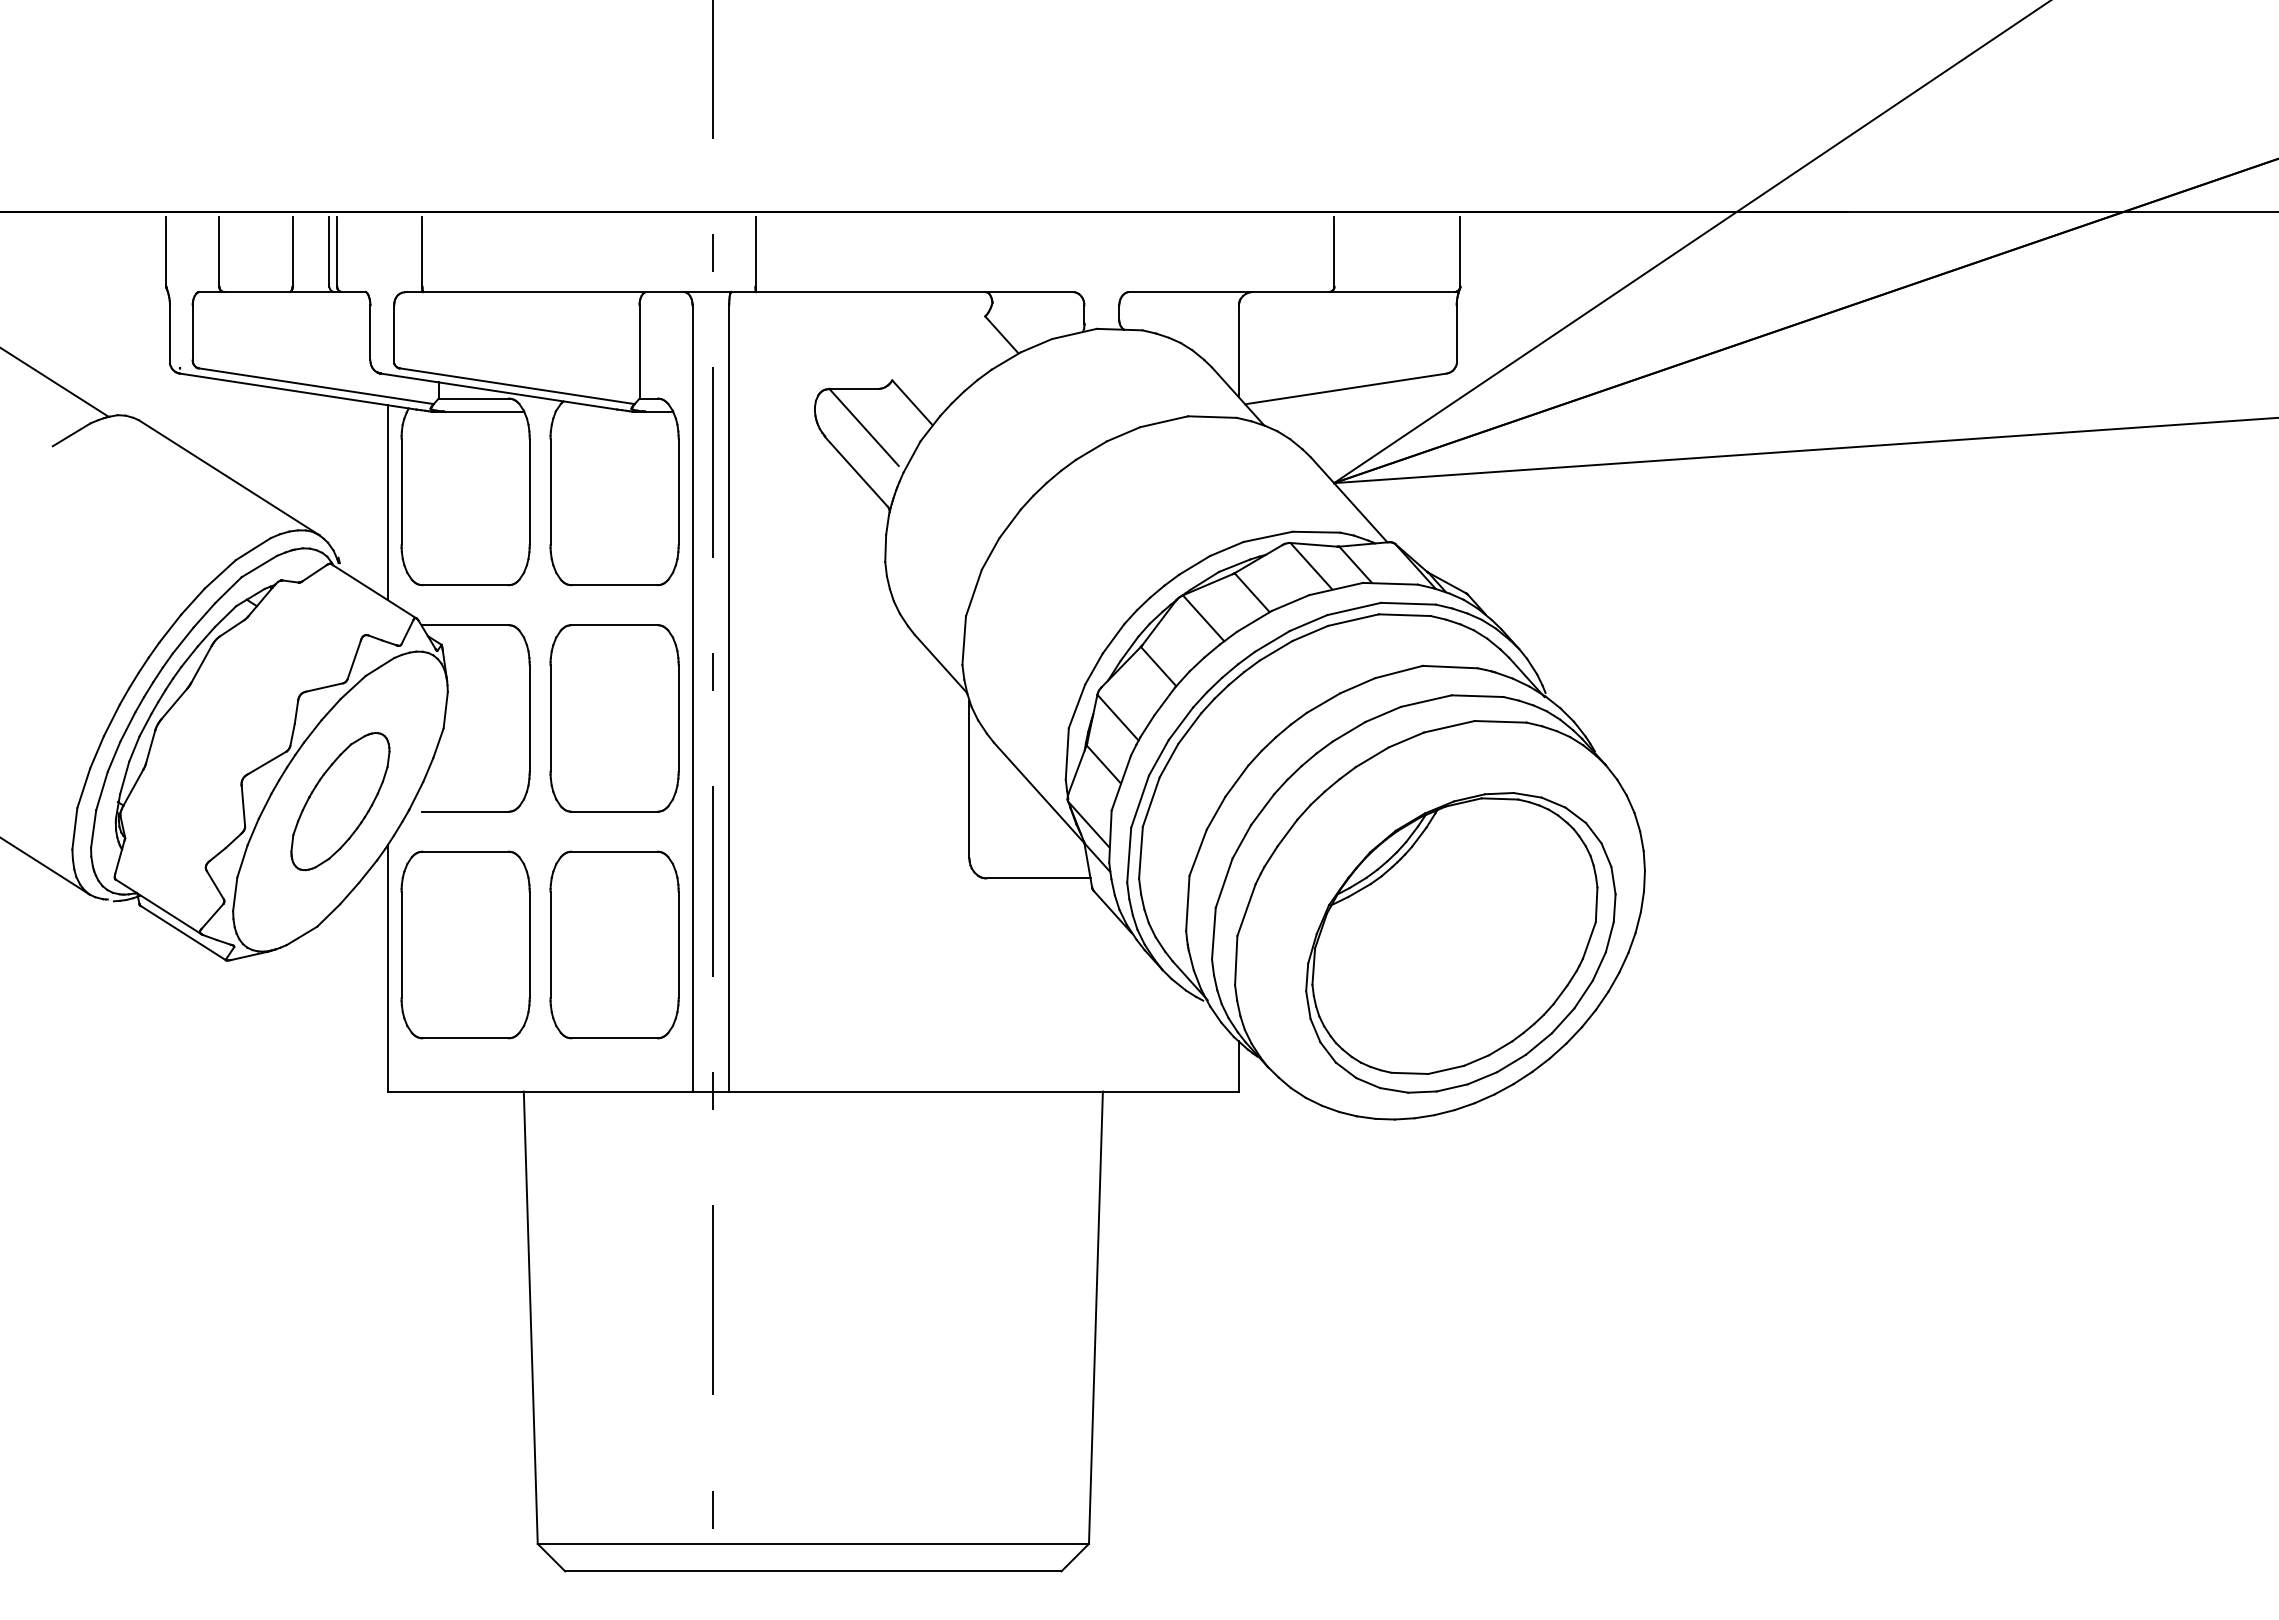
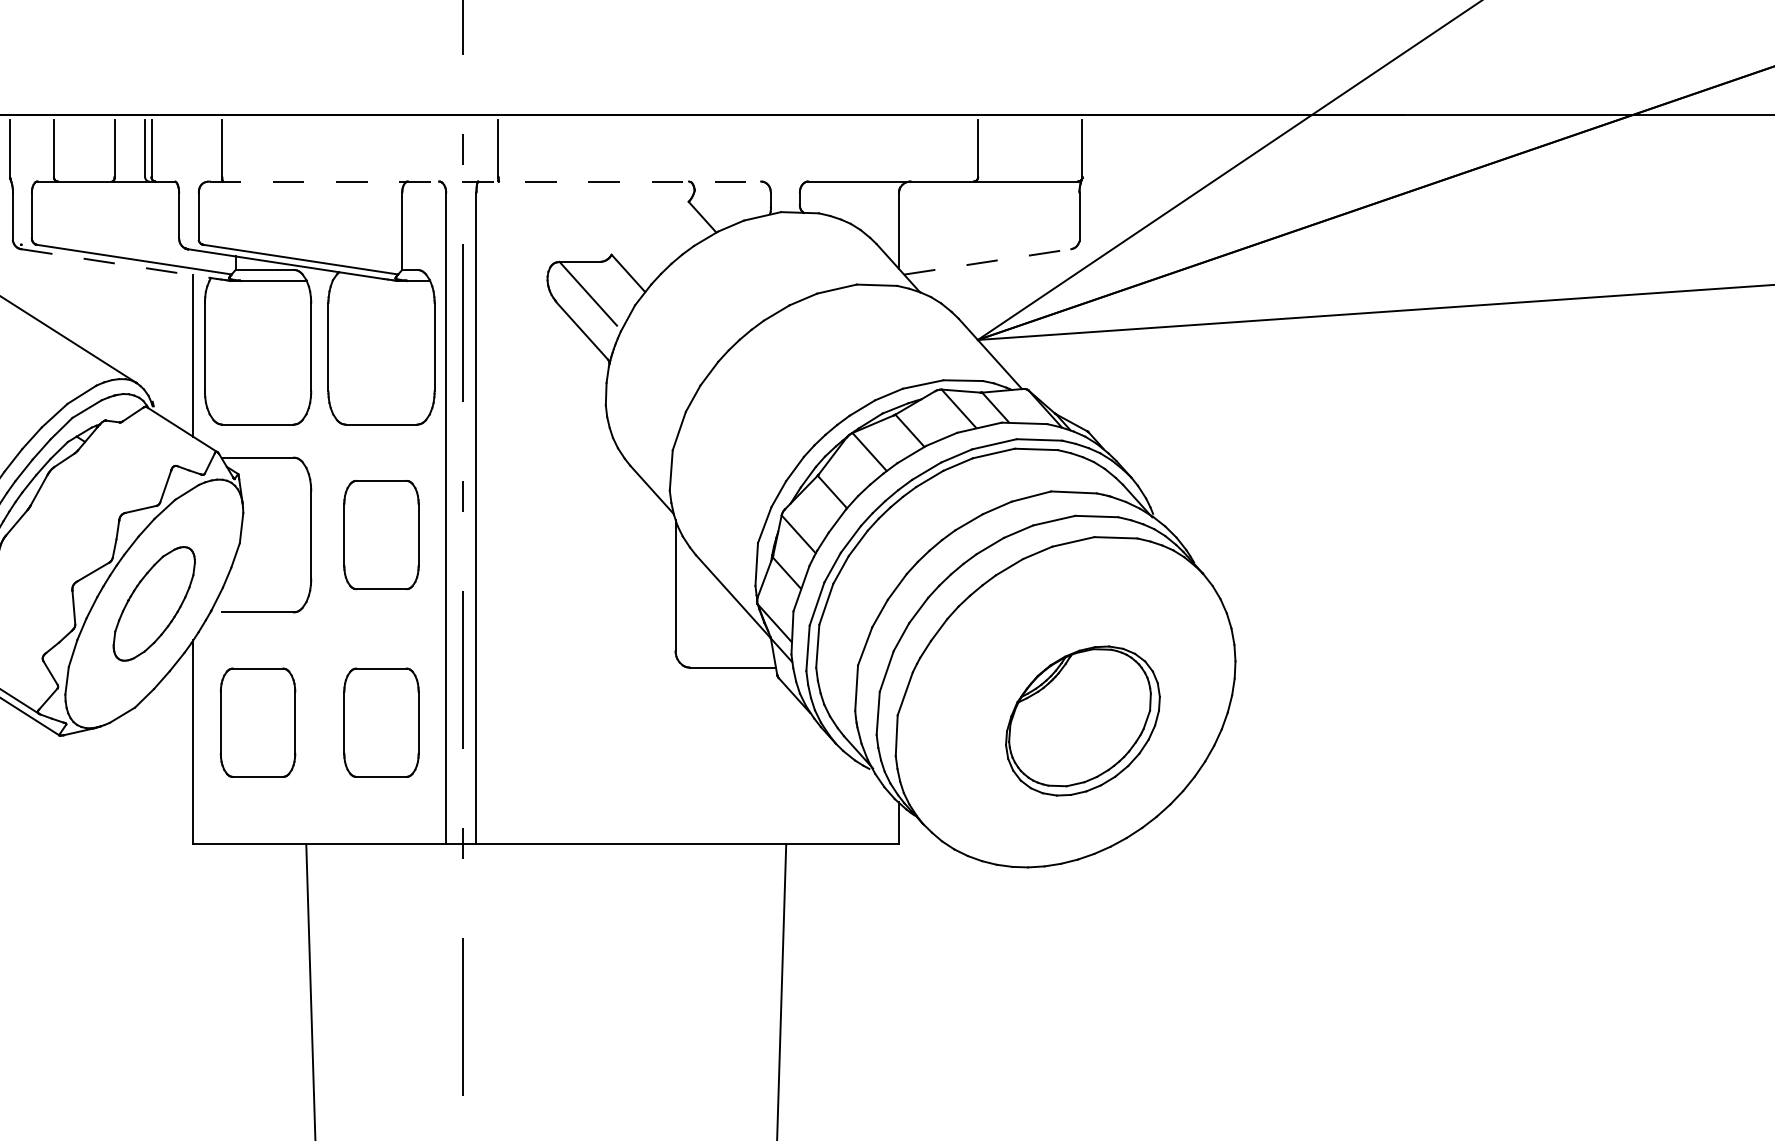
line: (739, 292) -> (485, 181), solid -> dashed
line: (1345, 388) -> (987, 261), solid -> dashed
line: (298, 391) -> (119, 264), solid -> dashed
part: (614, 718) -> (381, 535), size x0.7
part: (1460, 942) -> (1082, 720), size x0.6
part: (465, 944) -> (257, 722), size x0.7
part: (614, 944) -> (381, 722), size x0.7

